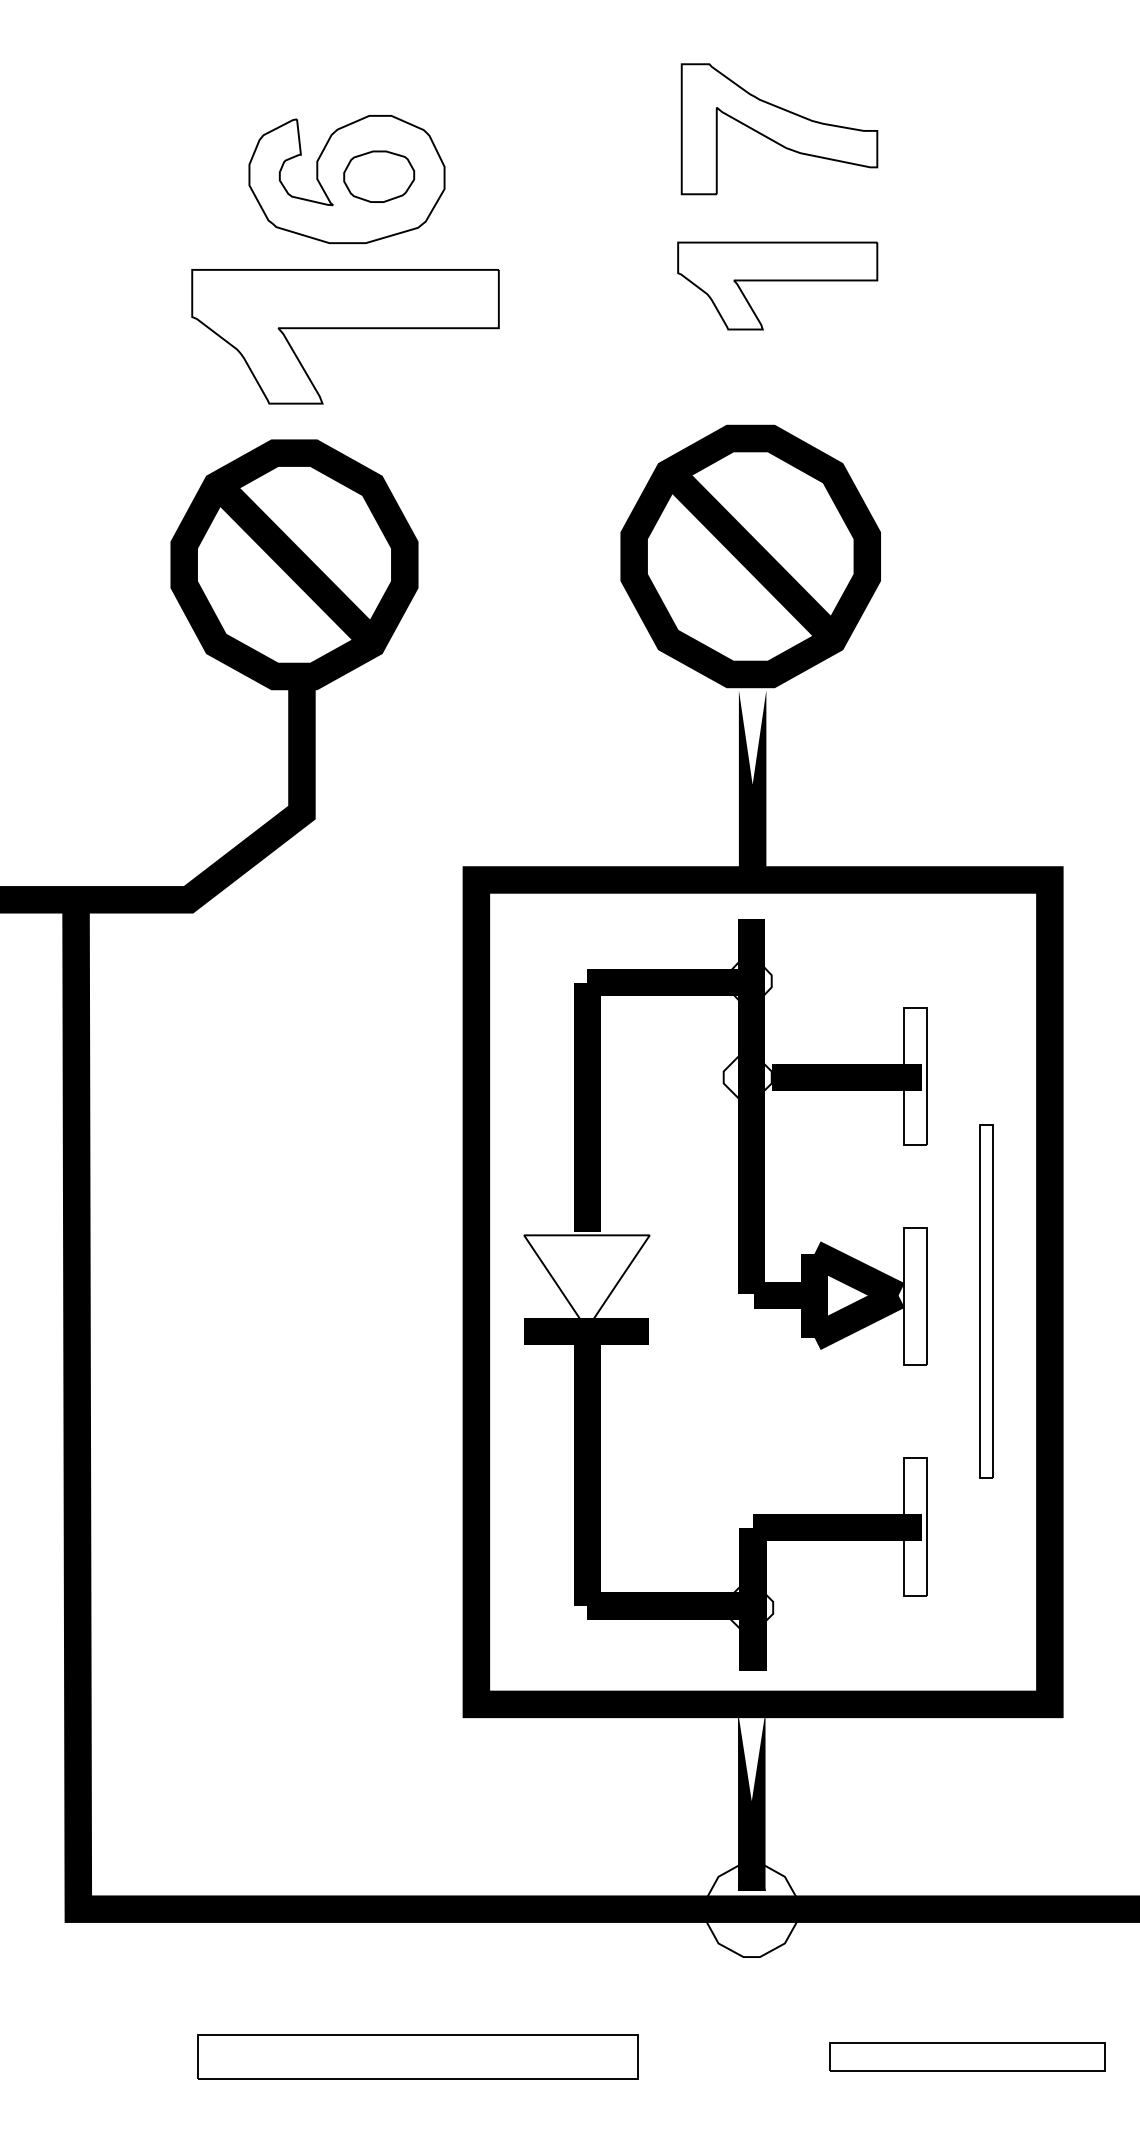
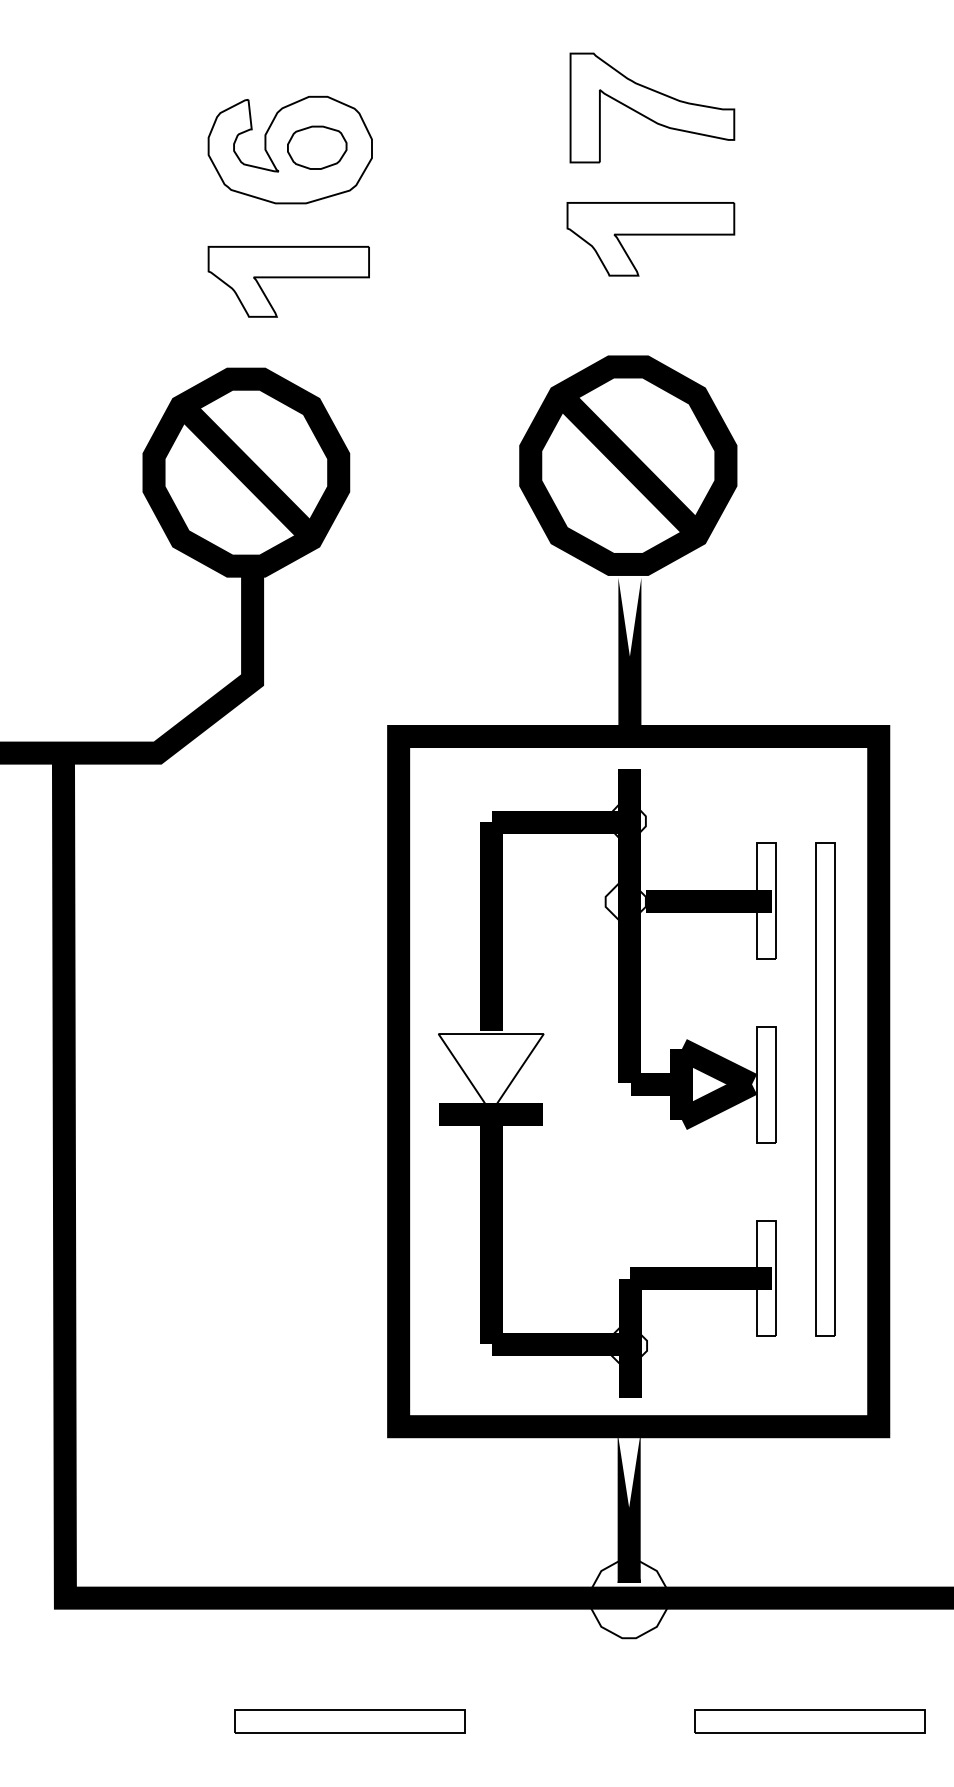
part: (344, 336) -> (288, 281), size x0.62
part: (986, 1301) -> (825, 1089), size x1.67
part: (417, 2056) -> (349, 1721), size x0.62

